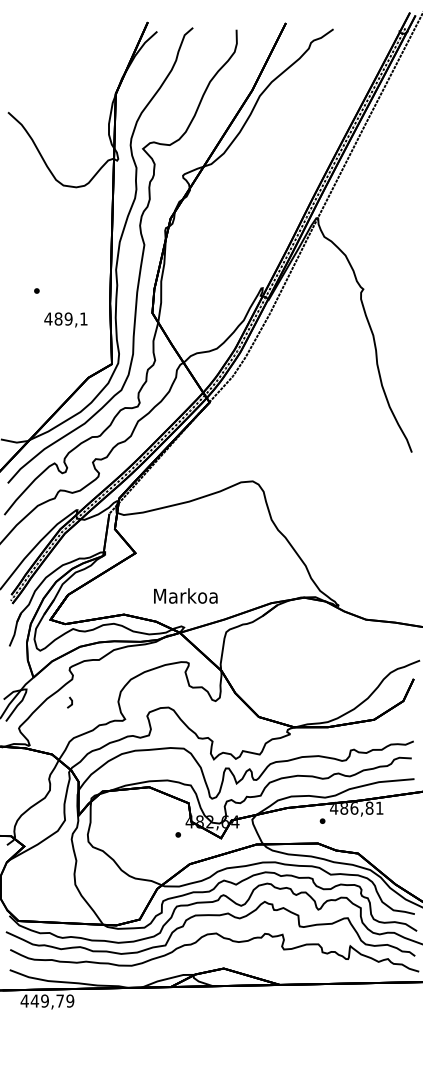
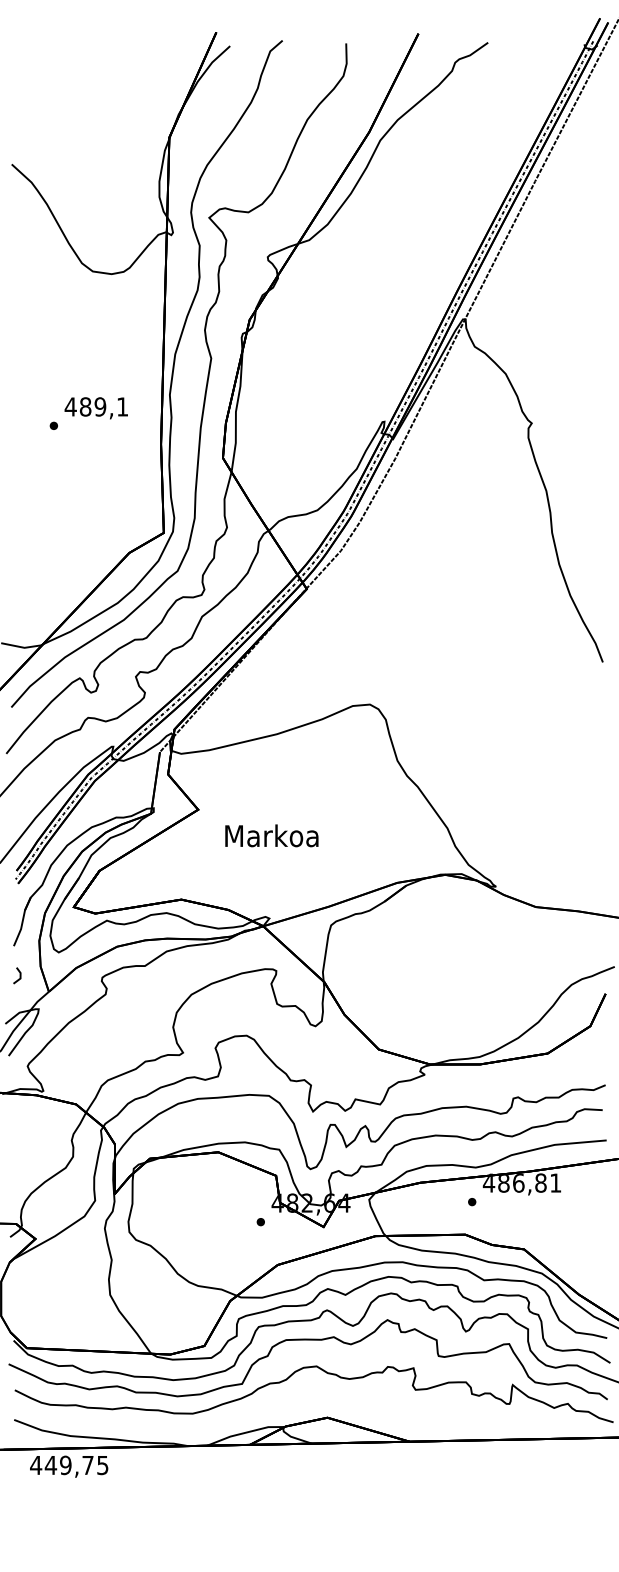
text: (65, 319) -> (95, 407), moved
text: (185, 595) -> (271, 835), moved
line: (71, 702) -> (19, 975), moved
text: (70, 1000) -> (103, 1464), 449,79 -> 449,75

